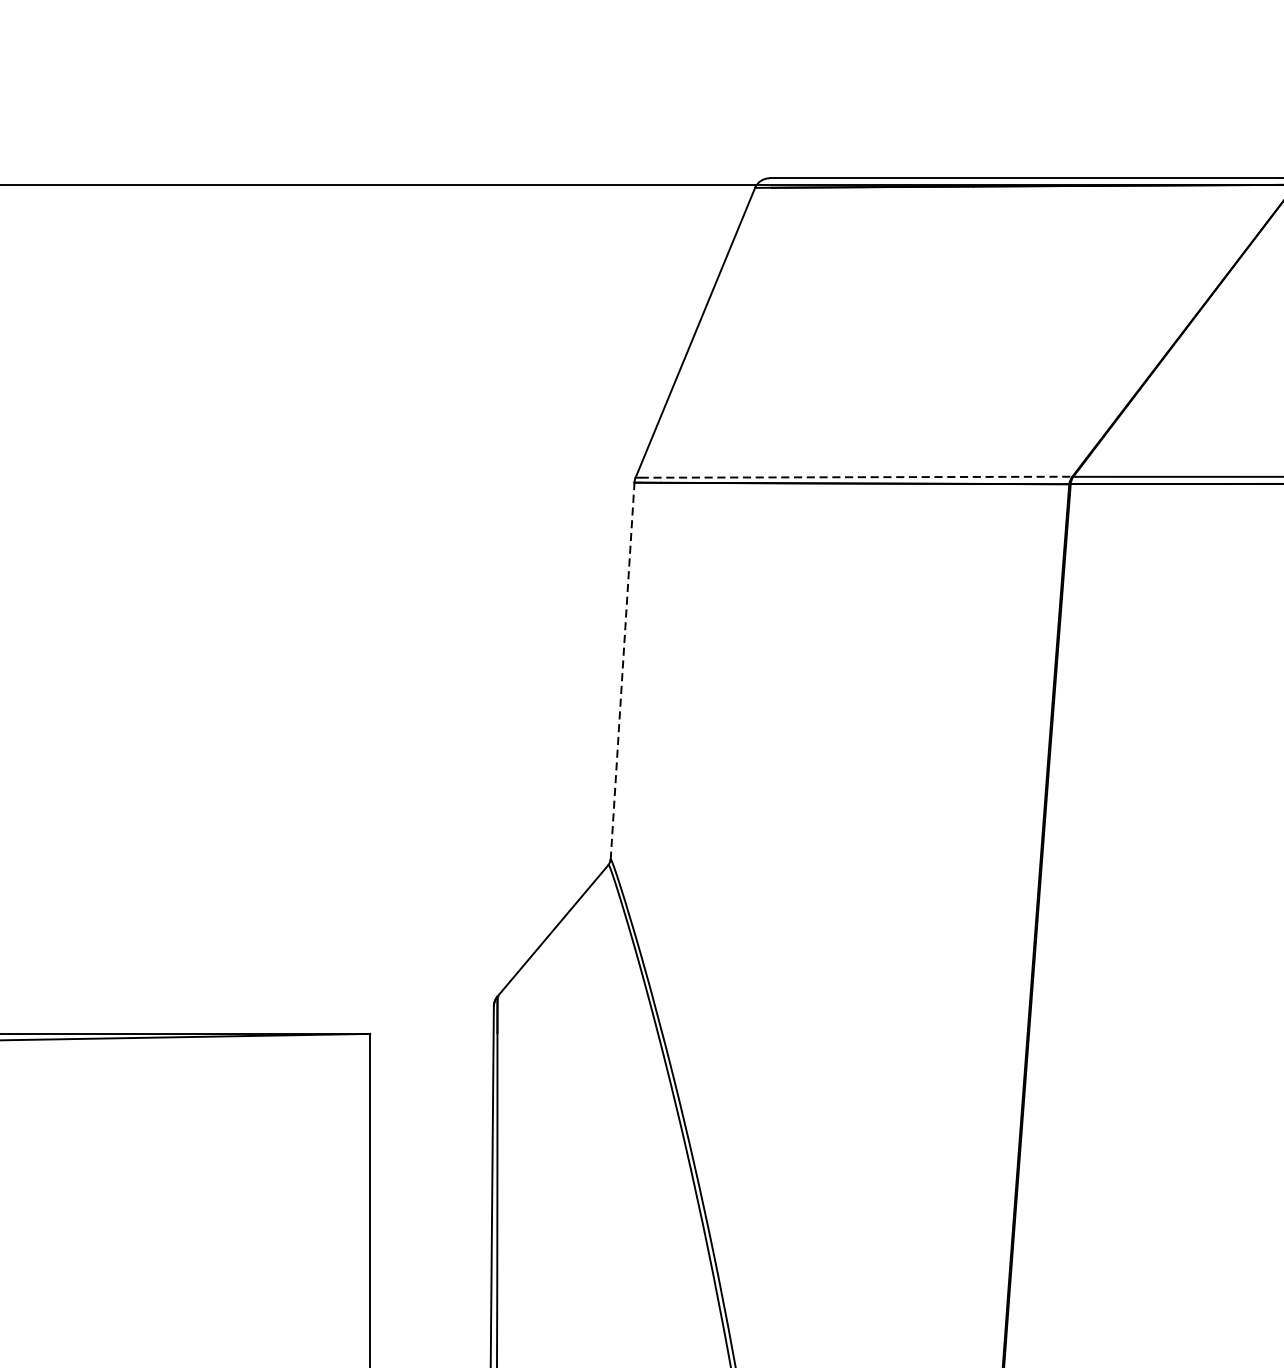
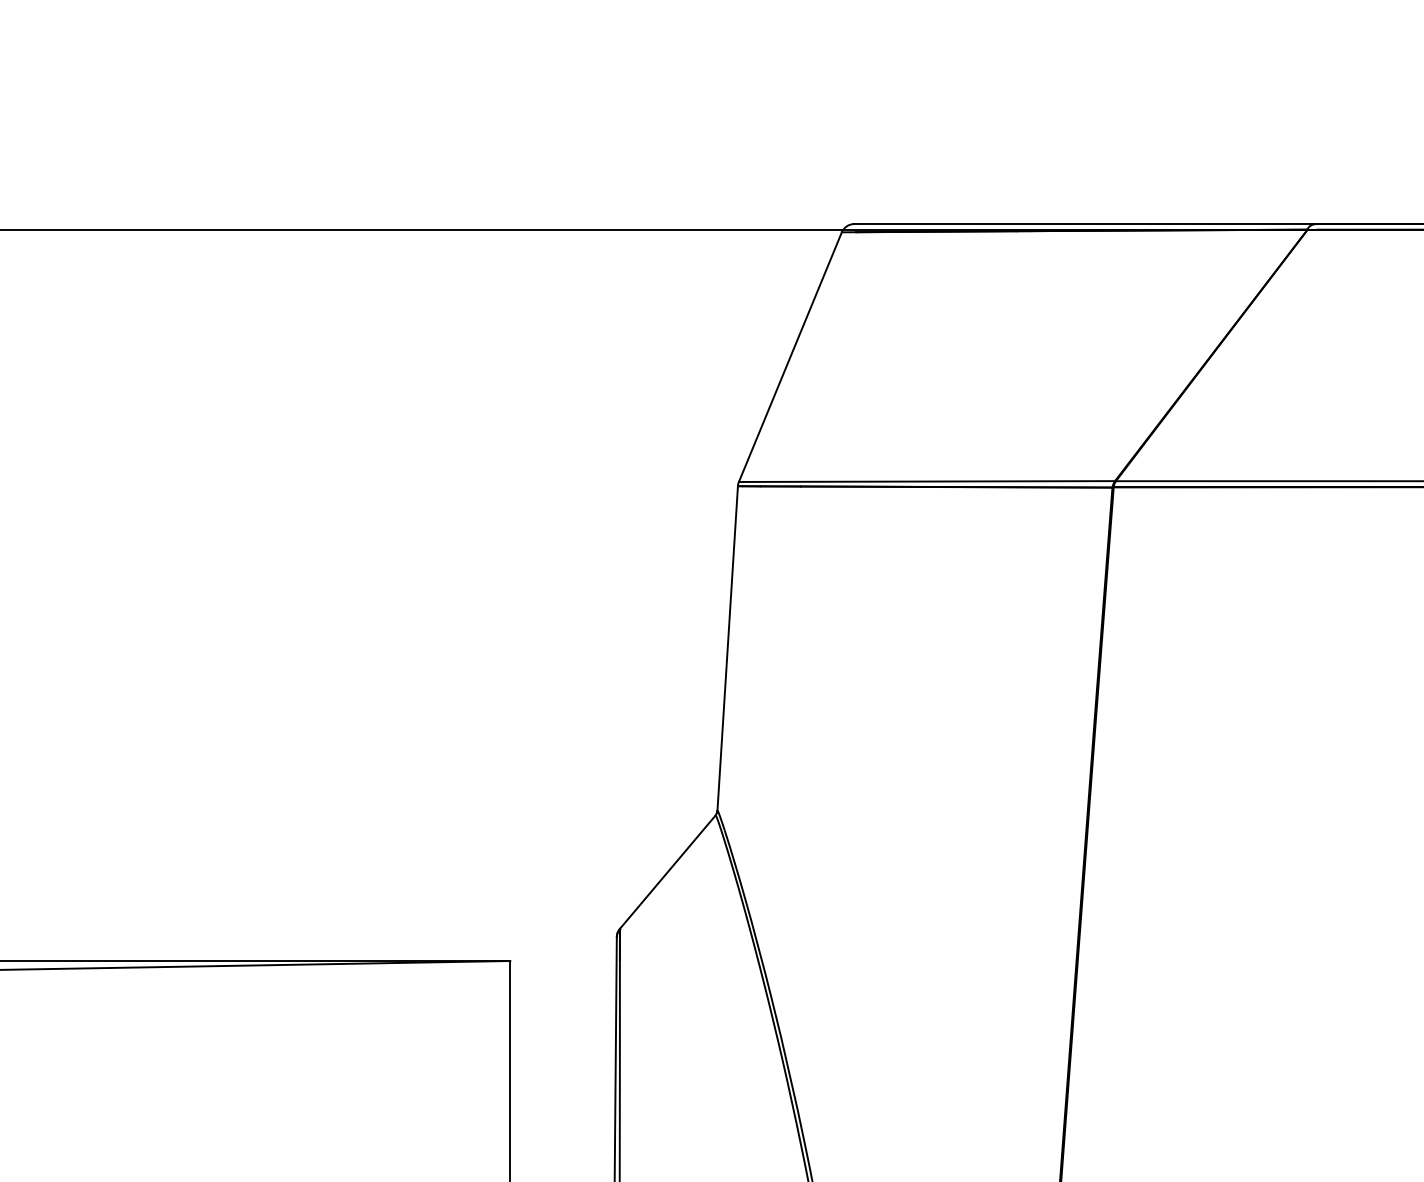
line: (856, 477) -> (929, 481), dashed -> solid
line: (622, 671) -> (727, 648), dashed -> solid

